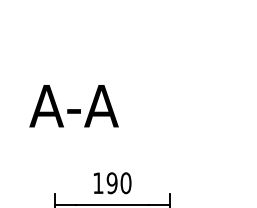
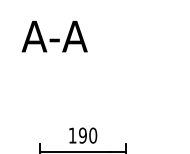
text: (73, 106) -> (54, 36), moved

